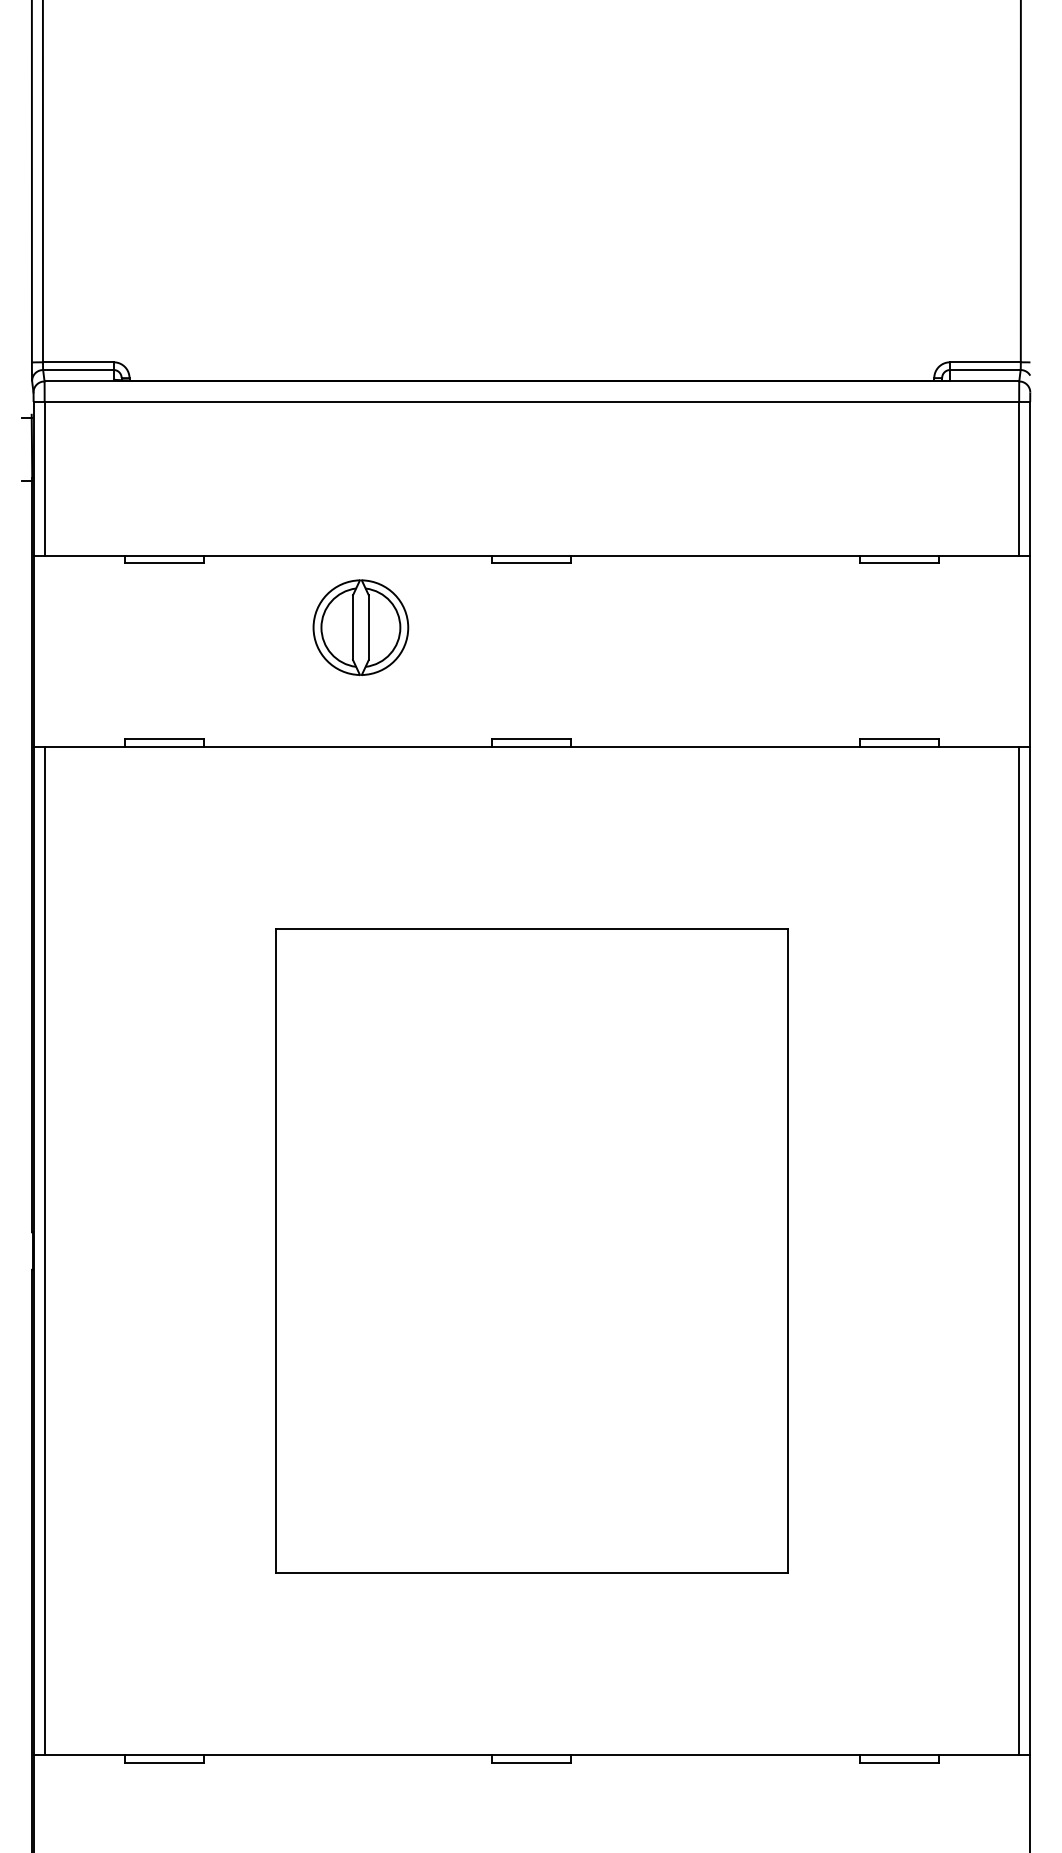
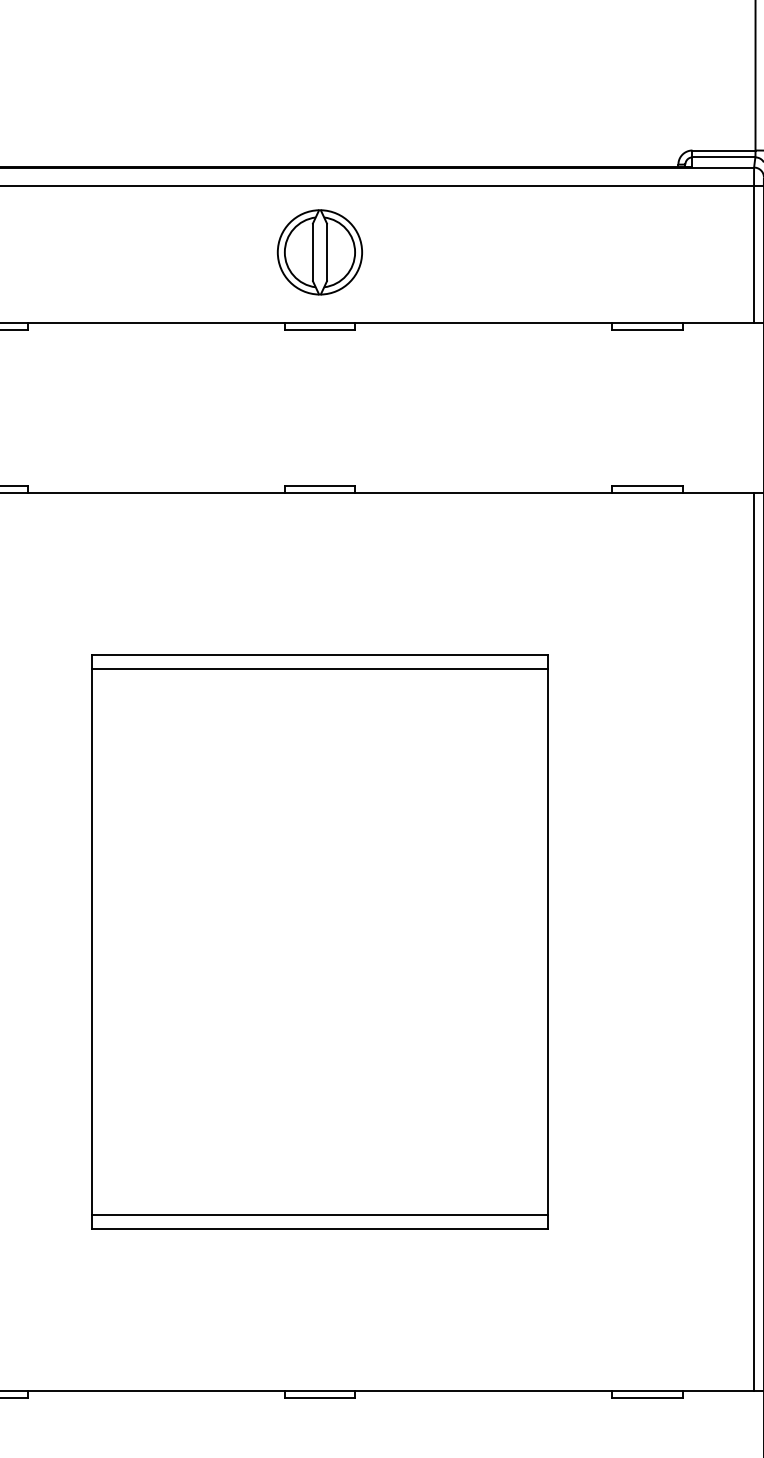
part: (360, 627) -> (319, 252), moved
line: (531, 944) -> (319, 669), added
line: (531, 1556) -> (319, 1214), added

